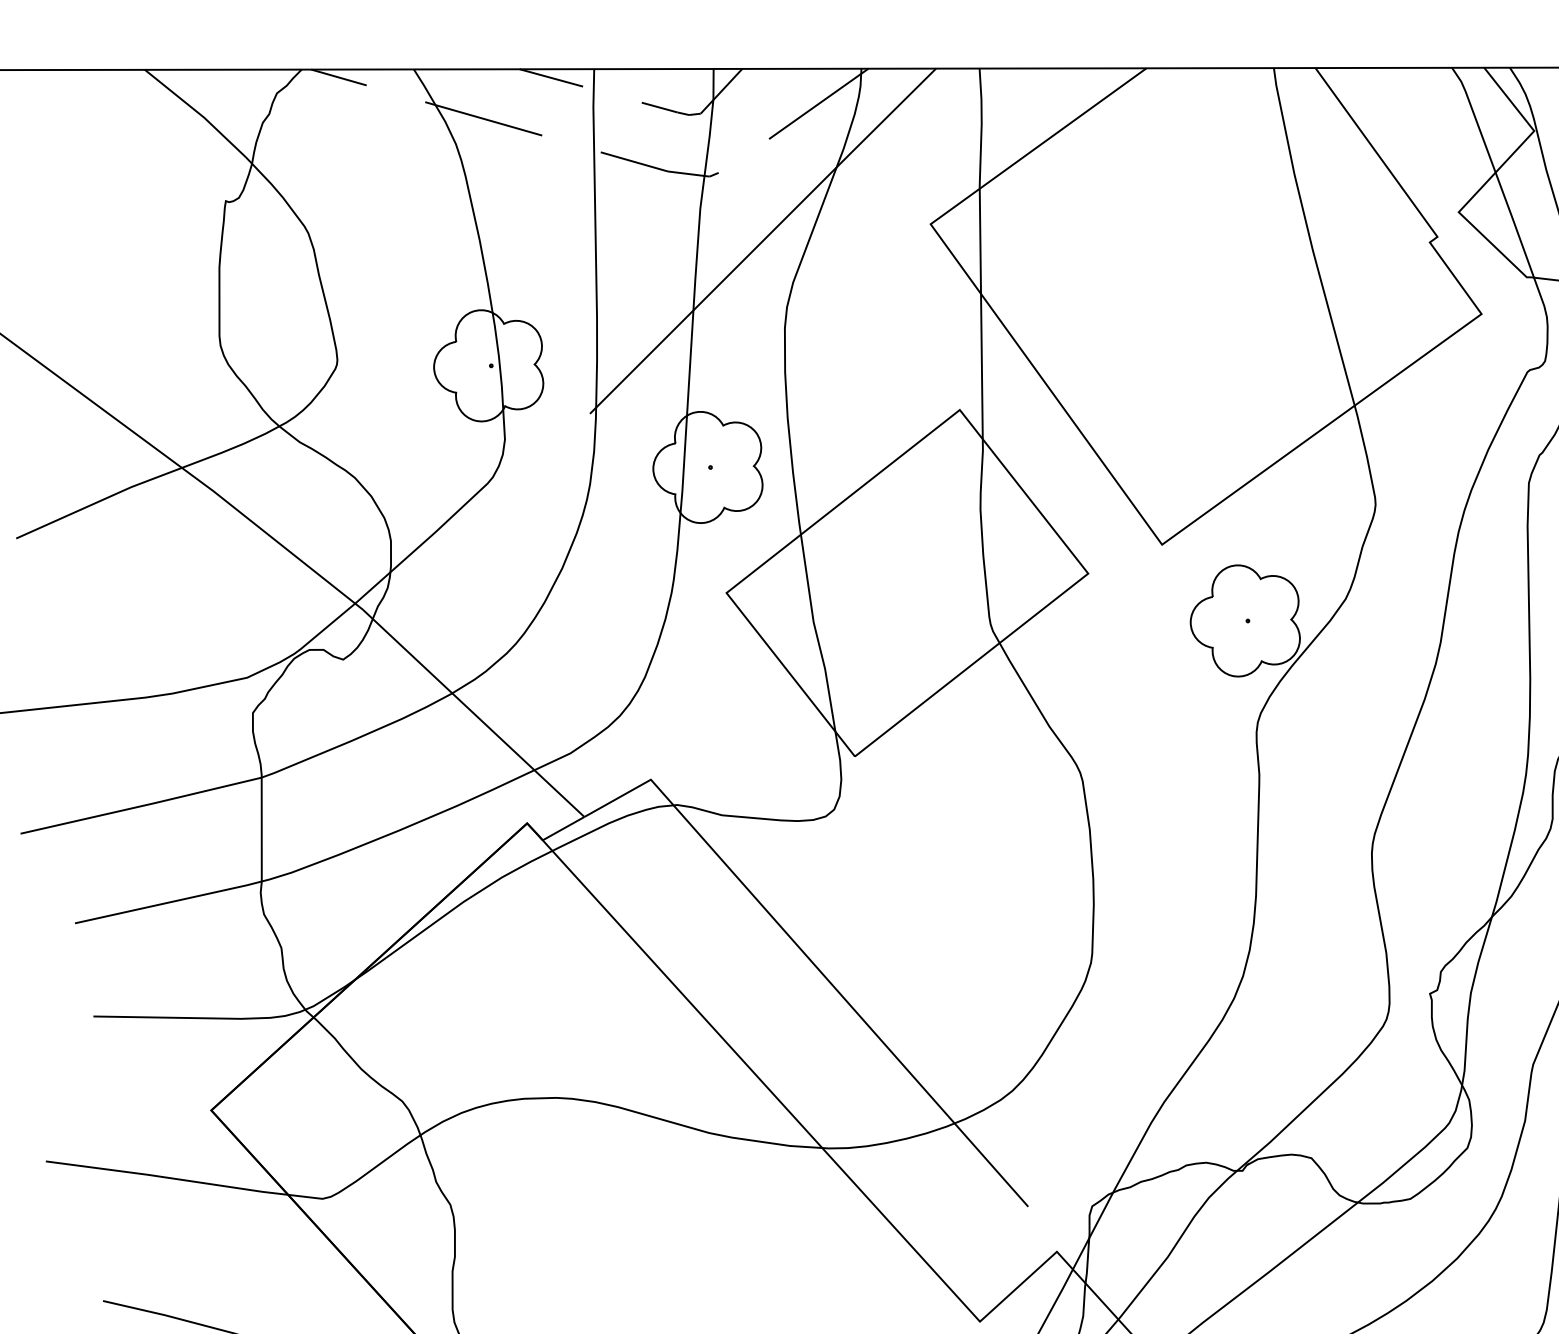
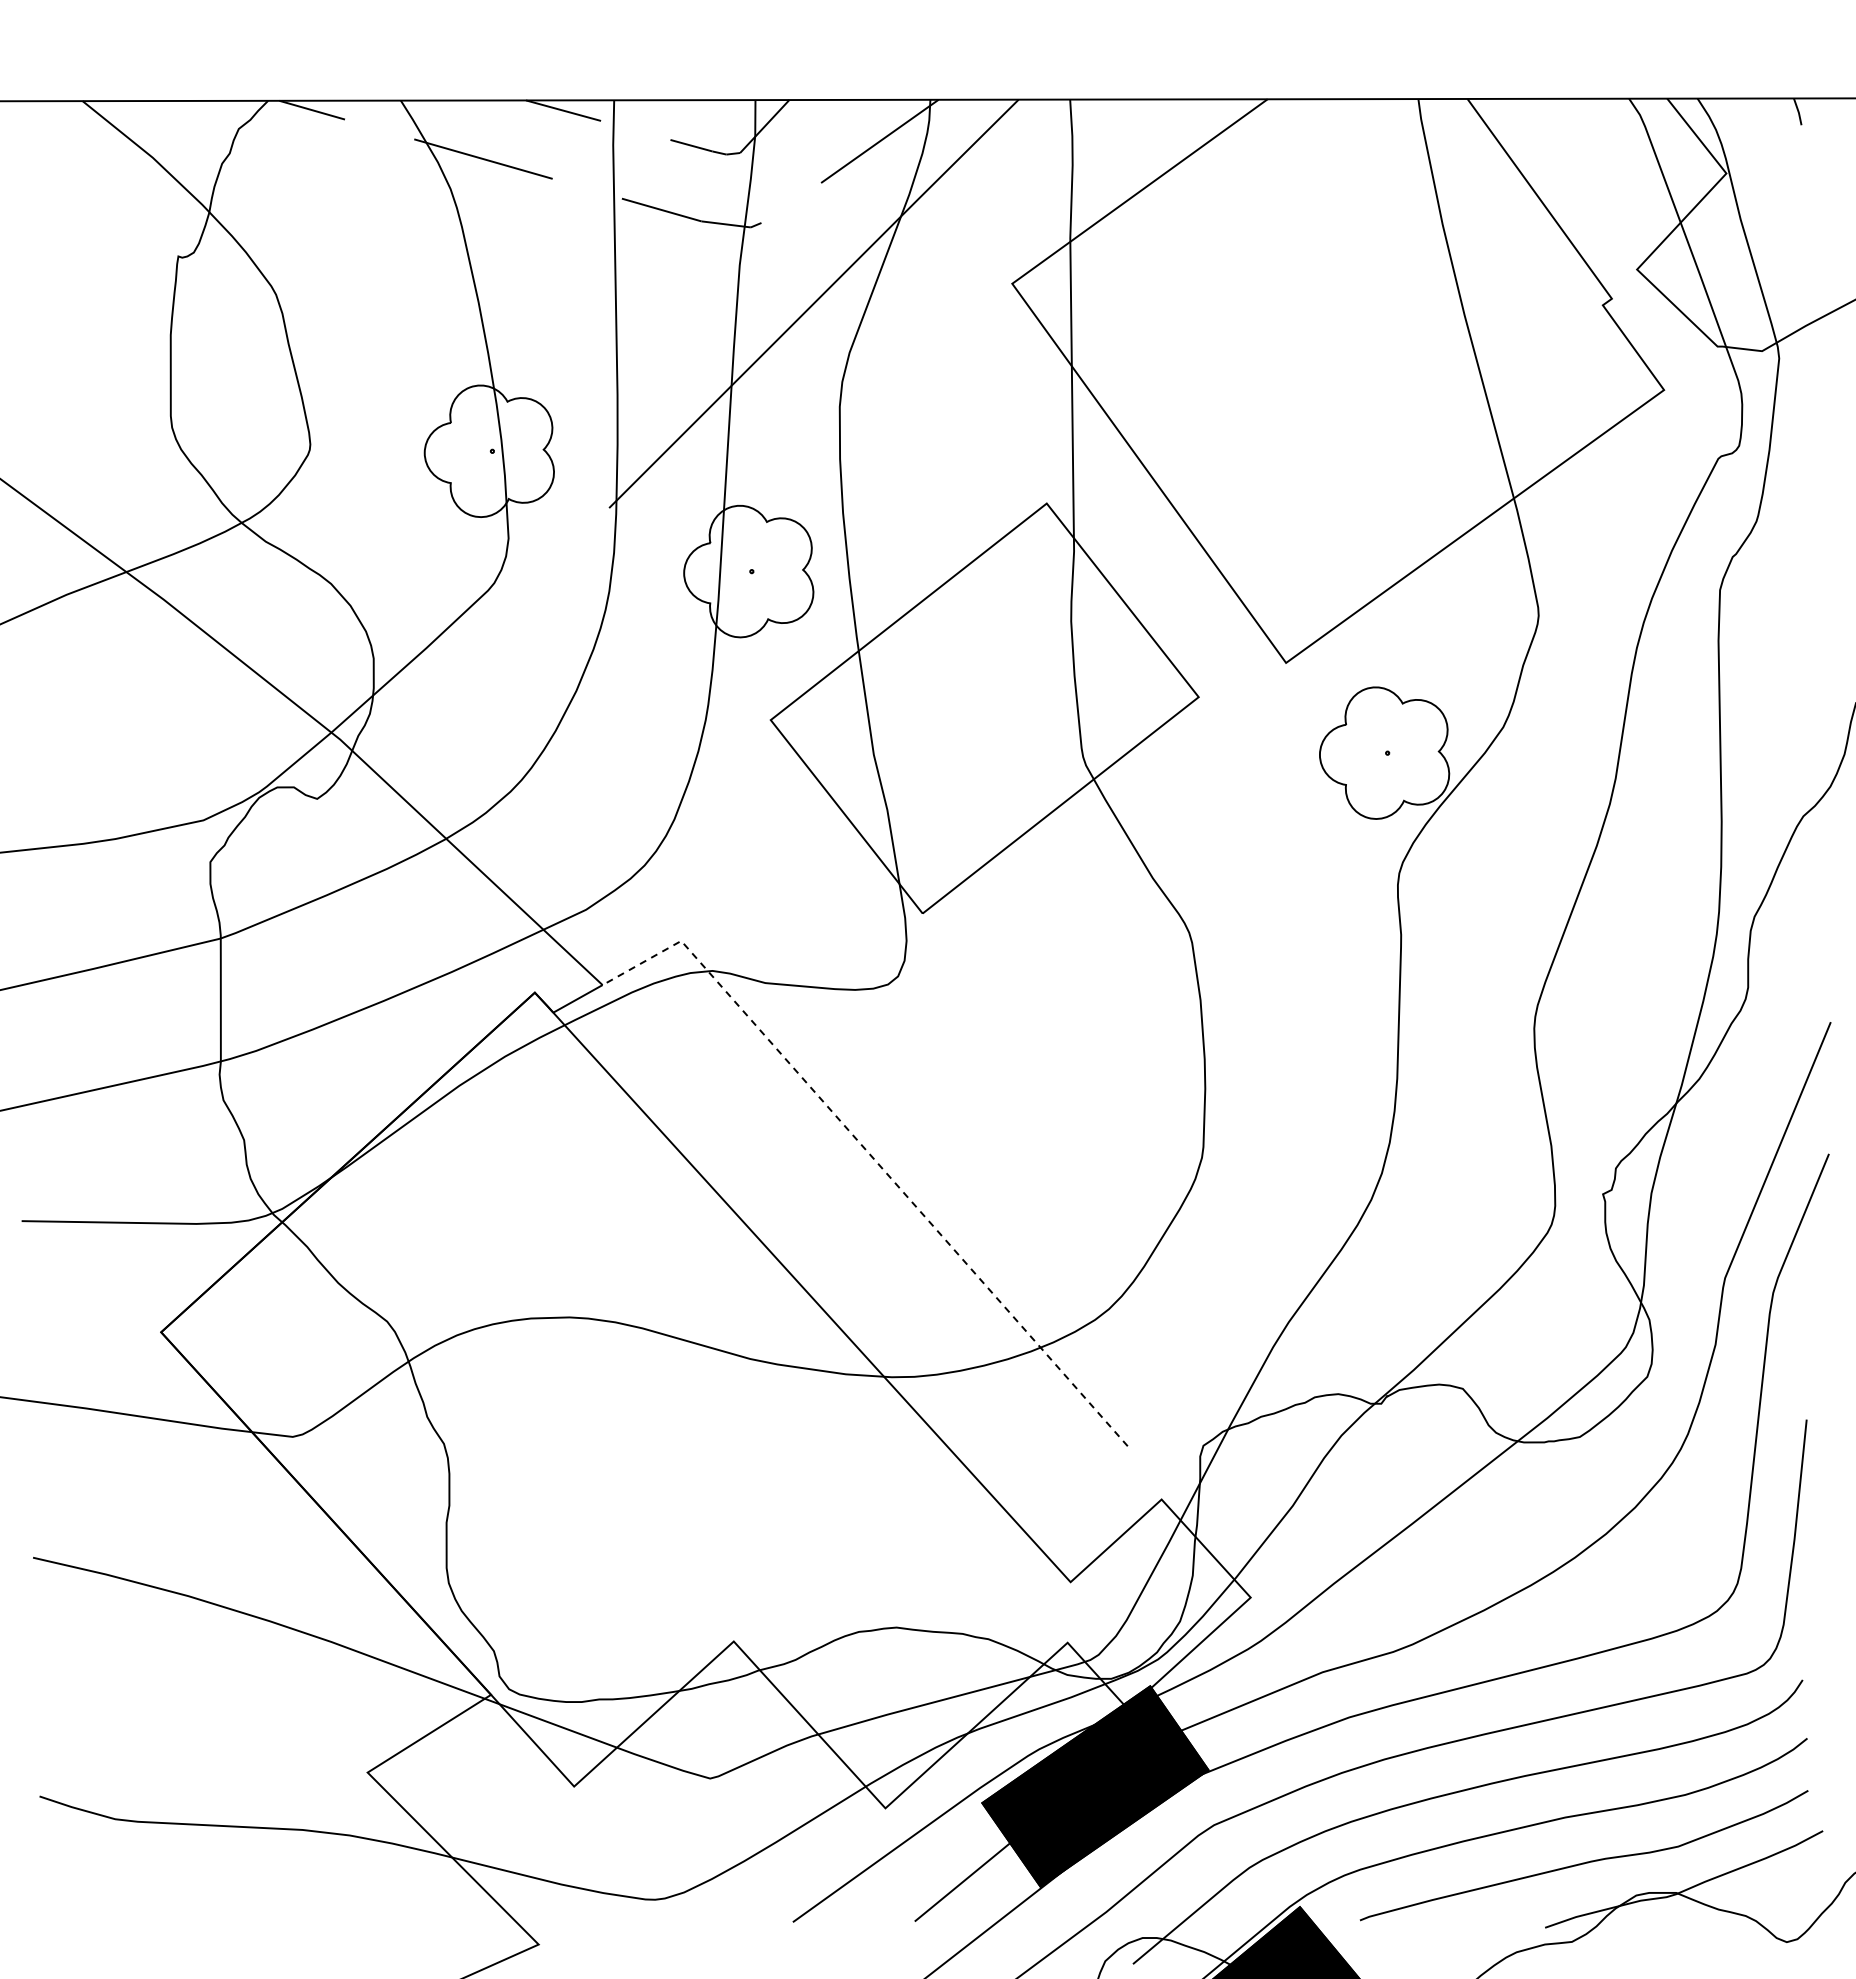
line: (813, 963) -> (873, 1158), solid -> dashed

